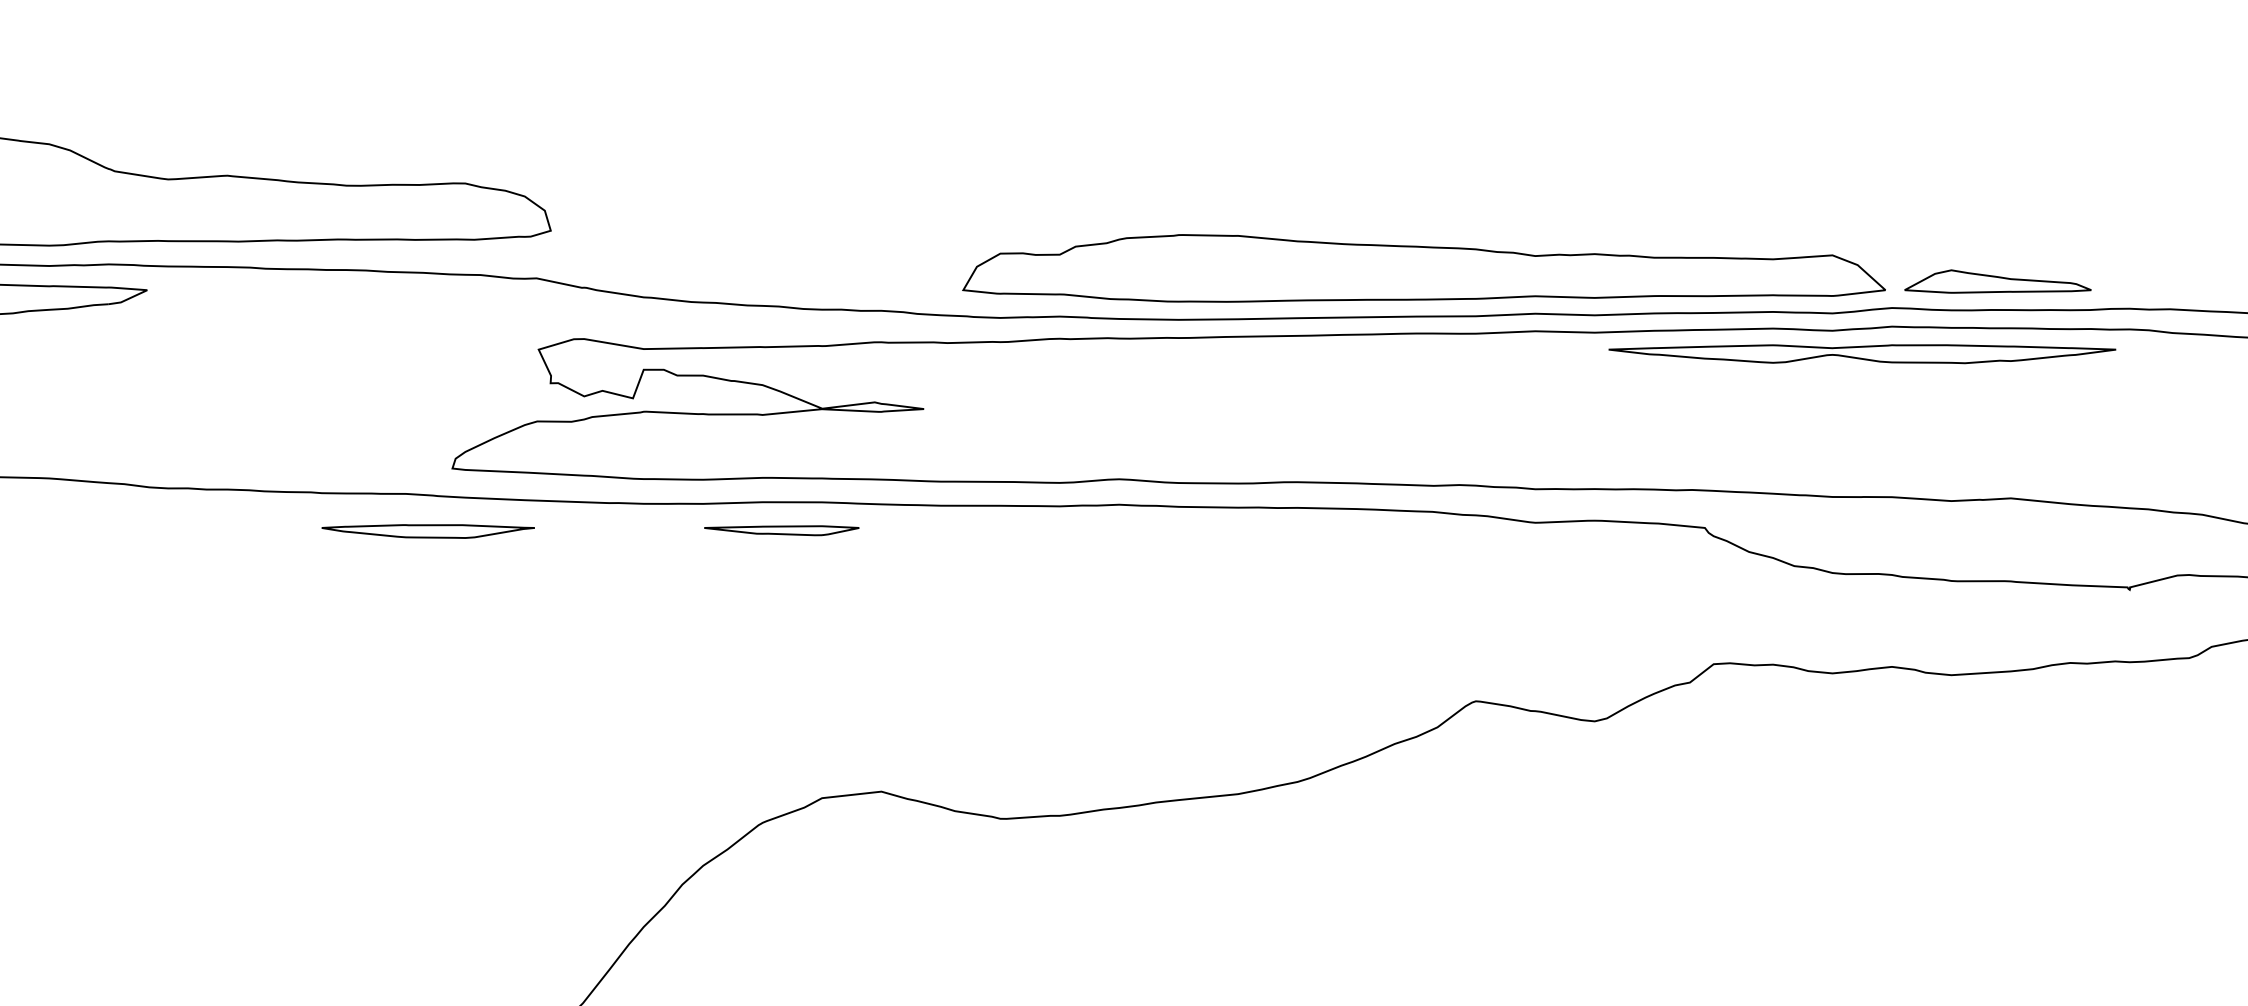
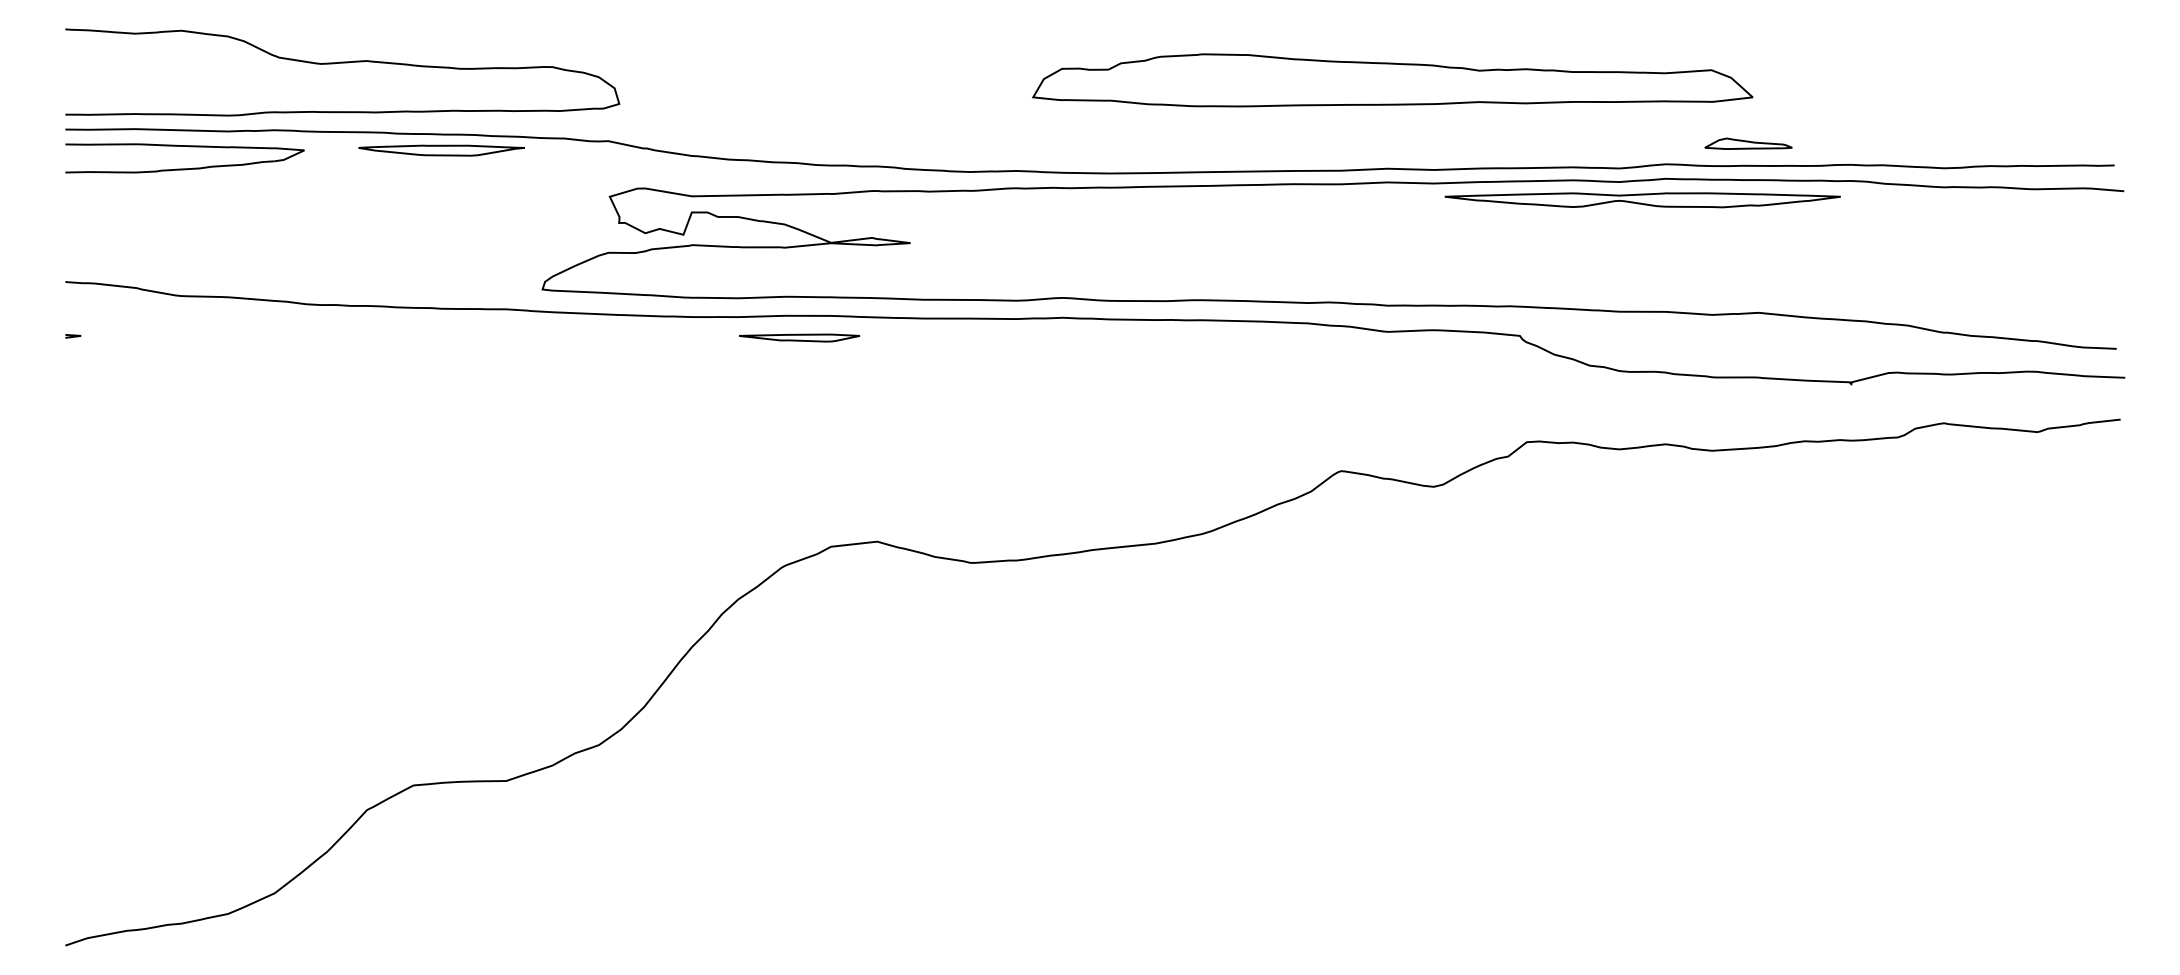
part: (1423, 268) -> (1392, 80), moved
part: (1997, 281) -> (1748, 143), size x0.6
part: (428, 531) -> (441, 150), moved

